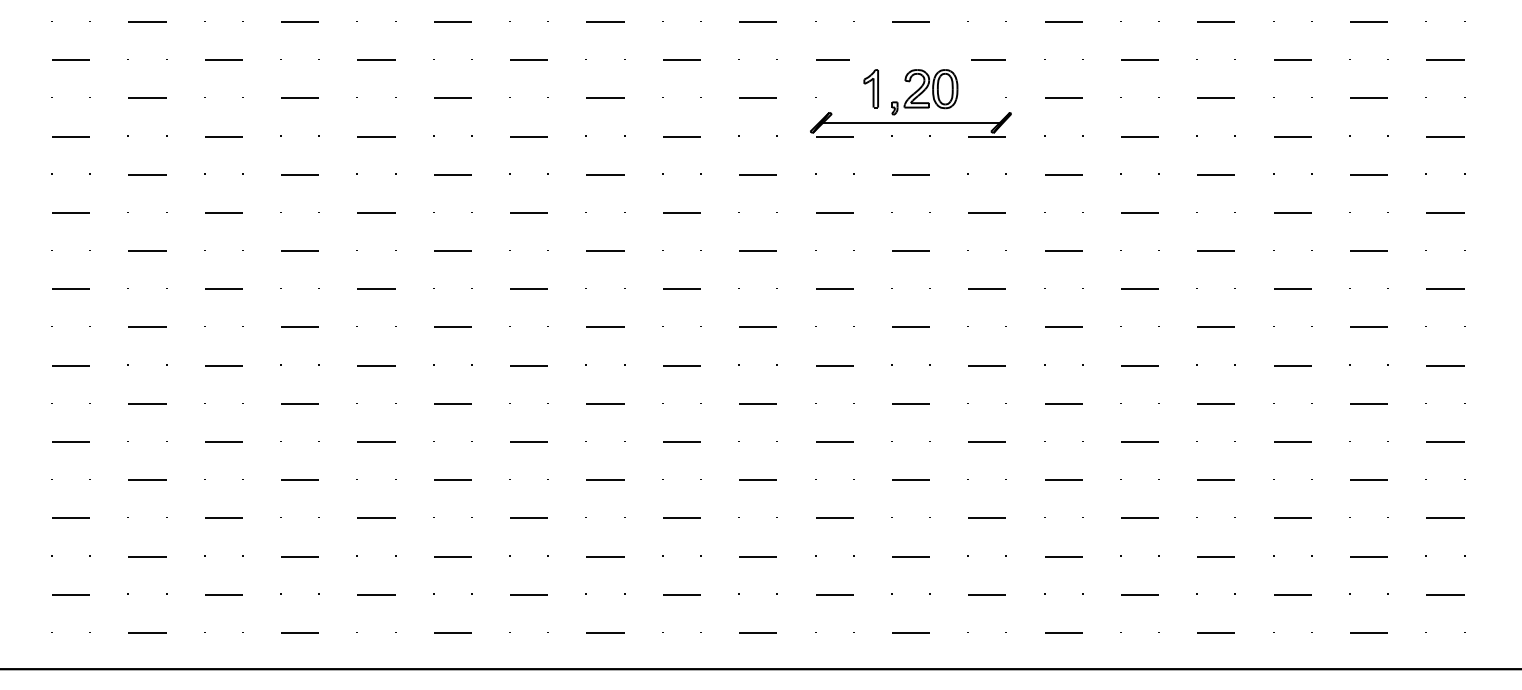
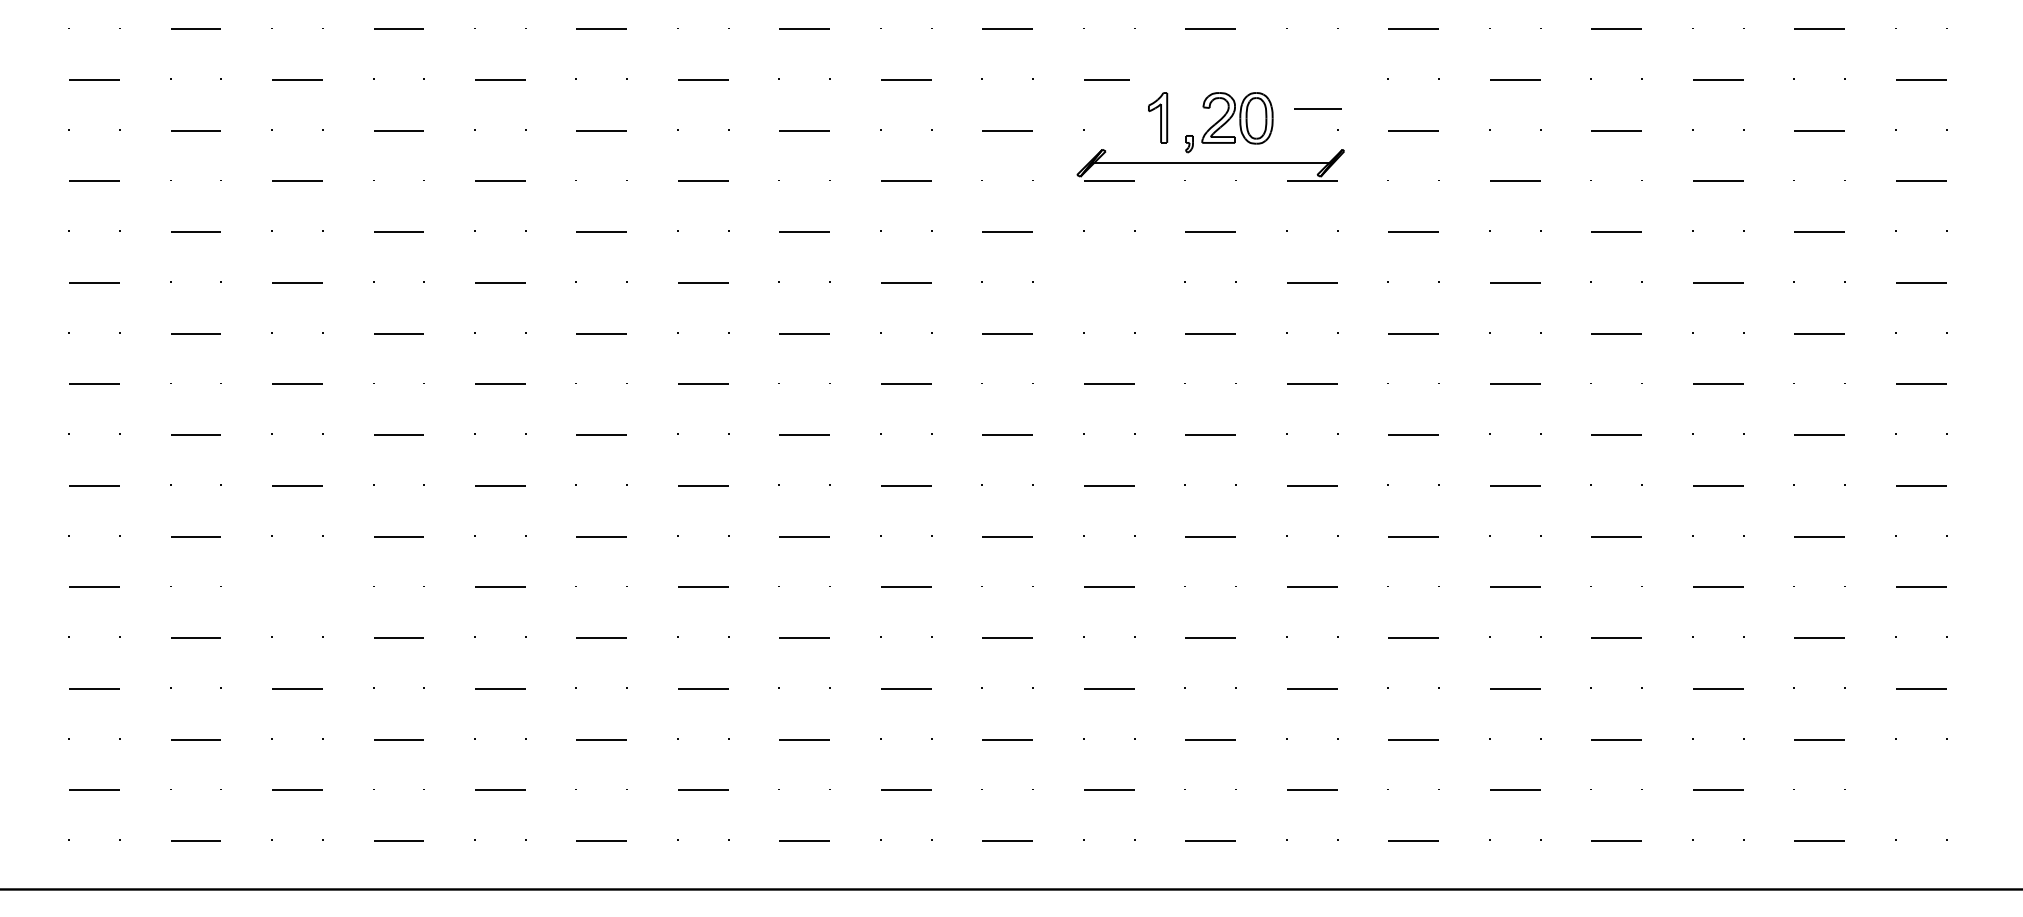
line: (988, 59) -> (1317, 108), moved
line: (834, 212) -> (1109, 282), removed
line: (223, 441) -> (297, 586), removed
line: (1445, 594) -> (1921, 790), removed

